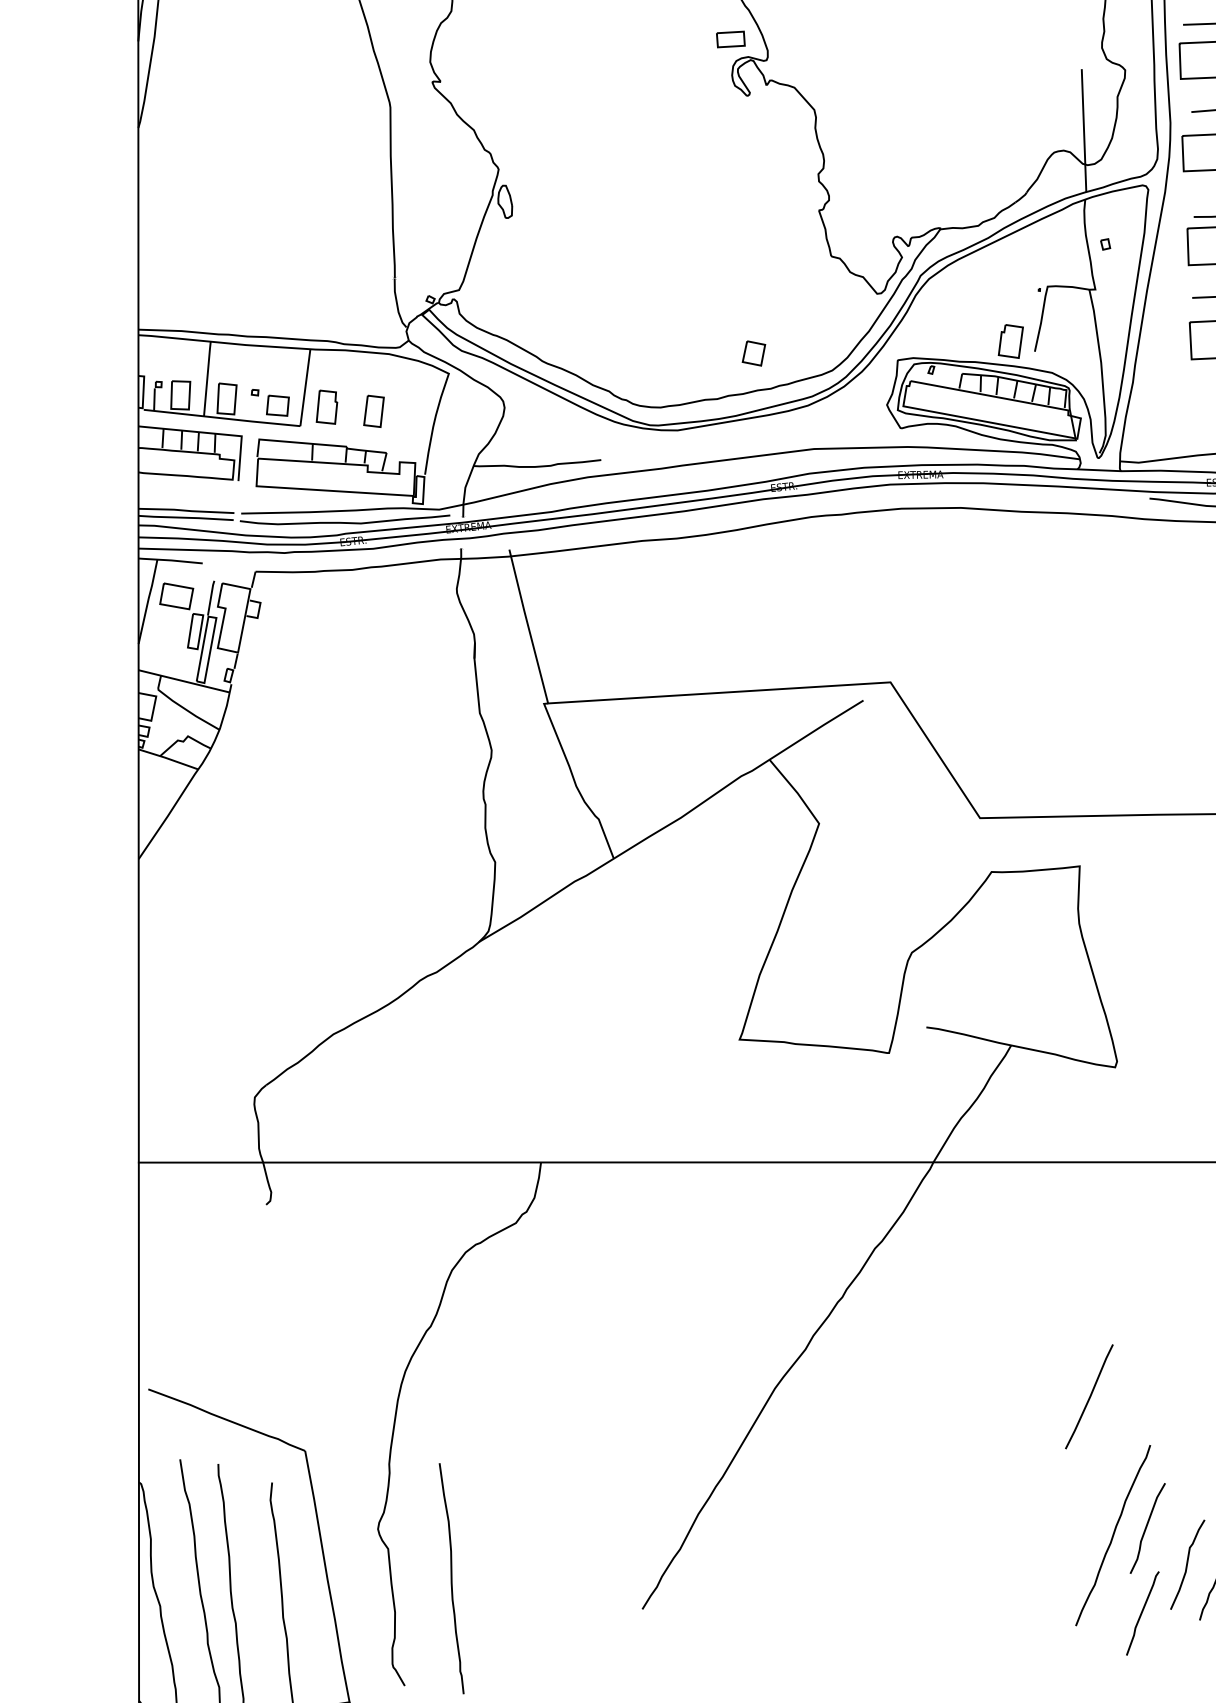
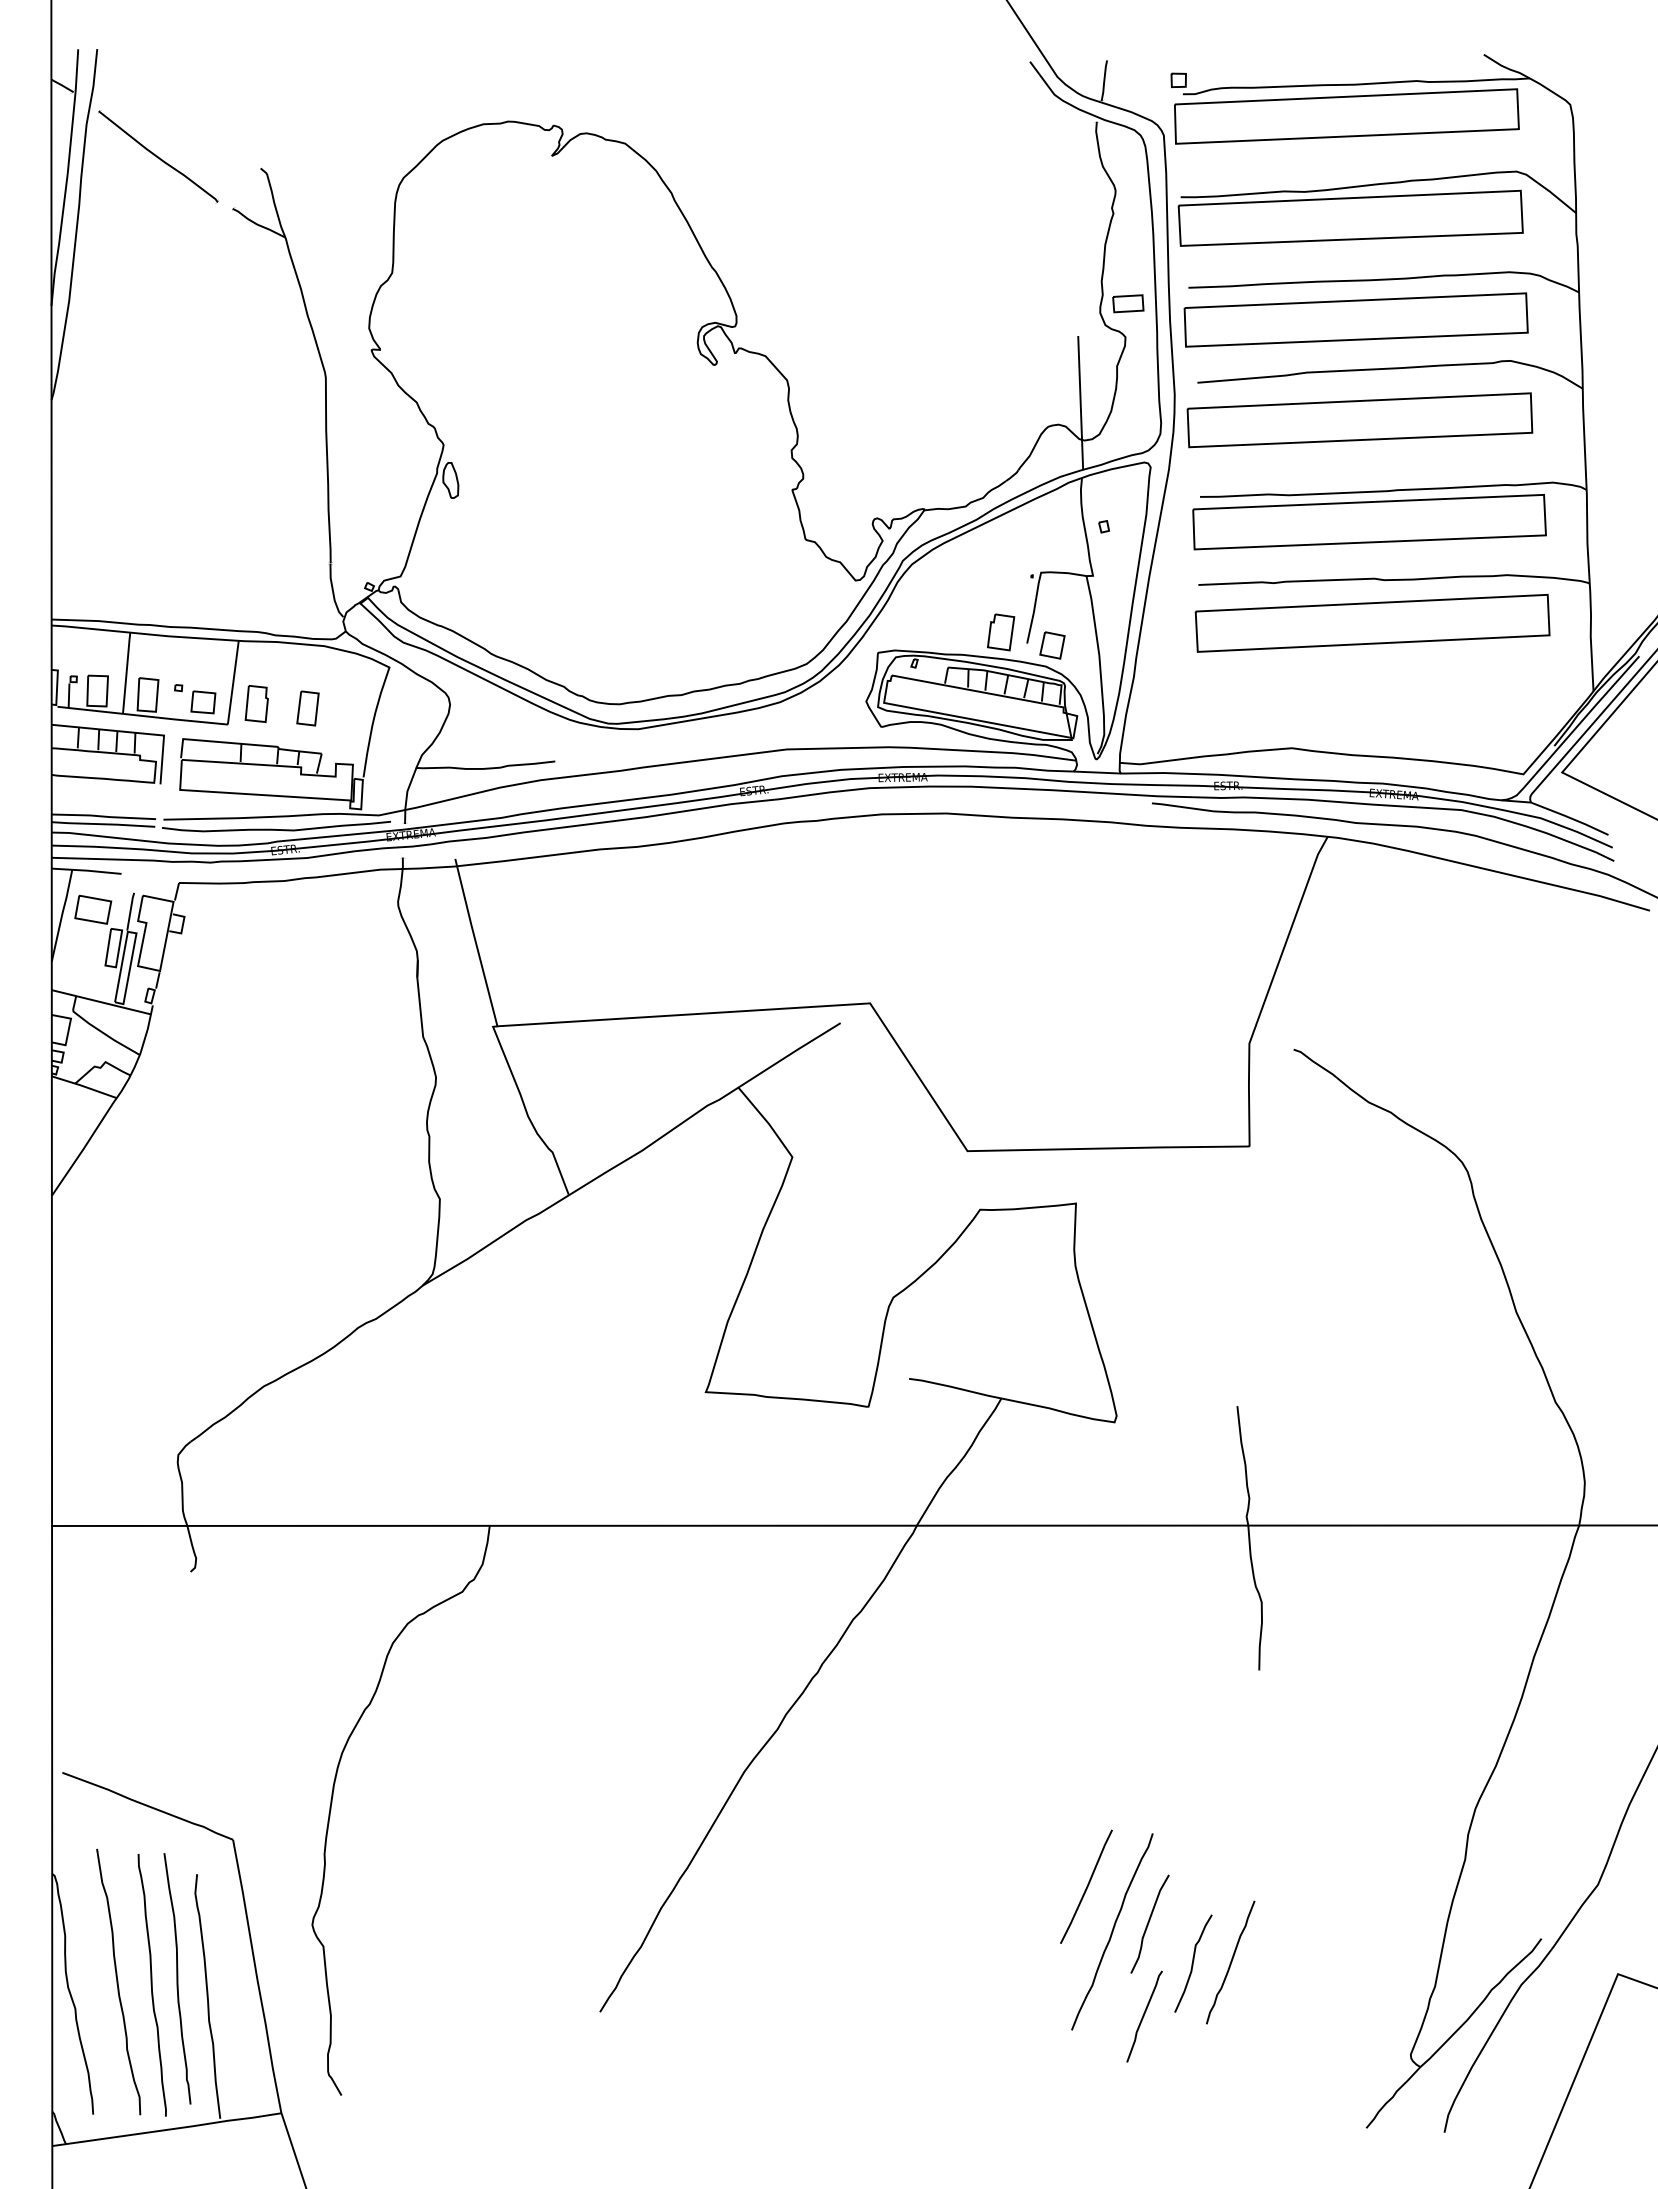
part: (731, 39) -> (1128, 303), moved
part: (753, 353) -> (1052, 645), moved
line: (1089, 1396) -> (1086, 1886), moved
curve: (451, 1578) -> (177, 1978), moved

